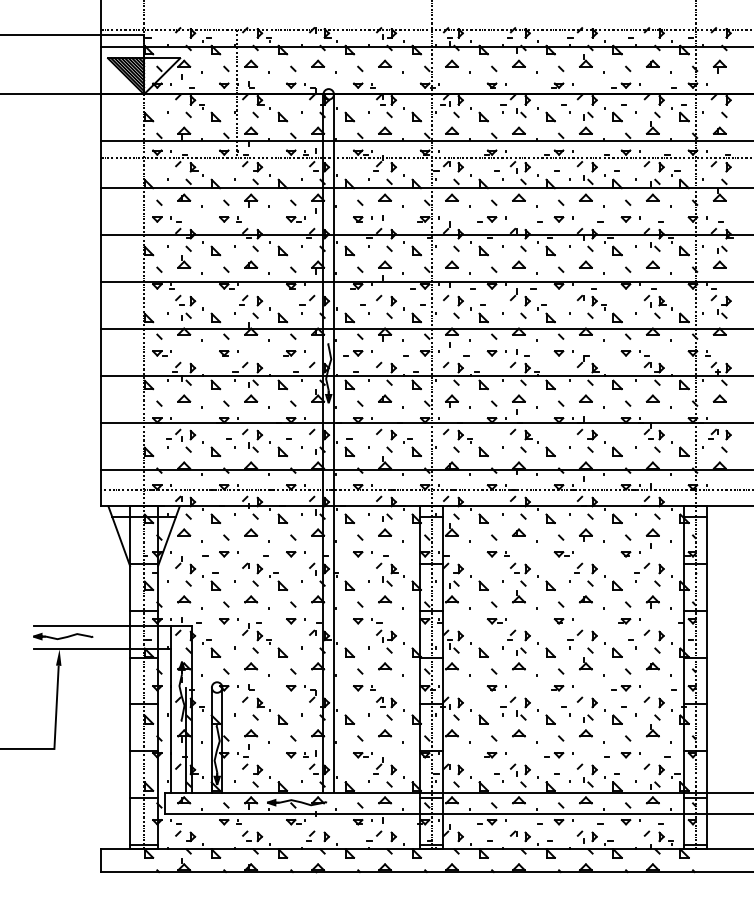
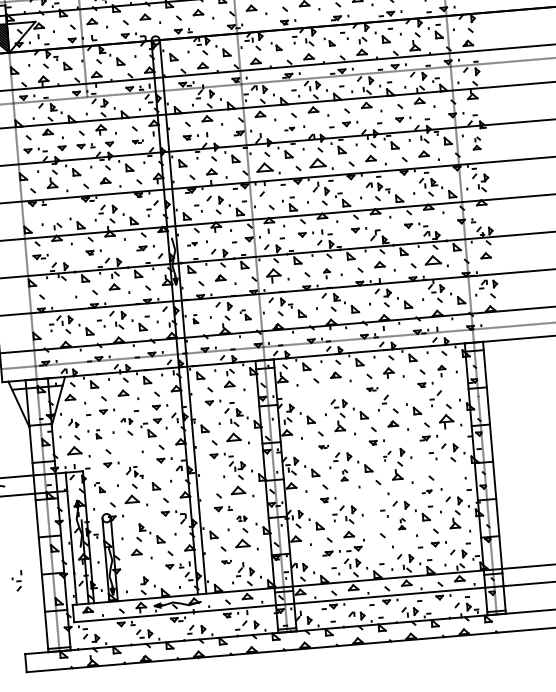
part: (479, 114) -> (276, 46), size x0.7
part: (546, 114) -> (329, 41), size x0.7
part: (200, 219) -> (62, 148), added
part: (260, 219) -> (109, 144), added
part: (295, 219) -> (137, 141), size x0.7
part: (487, 219) -> (289, 129), size x0.6
part: (719, 256) -> (476, 143), size x0.7
part: (451, 264) -> (264, 167), size x1.6
part: (518, 264) -> (317, 162), size x1.6
part: (185, 300) -> (55, 213), removed
part: (460, 300) -> (273, 195), removed
part: (353, 353) -> (192, 244), size x0.6
part: (184, 398) -> (61, 291), removed
part: (652, 398) -> (432, 260), size x1.6
part: (451, 400) -> (273, 275), size x1.4
part: (518, 404) -> (326, 273), size x0.6
part: (349, 447) -> (195, 319), size x0.6
part: (412, 447) -> (245, 314), size x0.7
part: (652, 538) -> (441, 371), size x0.7
part: (497, 554) -> (320, 394), removed
part: (563, 554) -> (372, 389), size x0.7
part: (185, 565) -> (73, 423), size x0.6
part: (252, 568) -> (126, 421), size x0.7
part: (594, 568) -> (397, 398), removed
part: (661, 568) -> (451, 394), removed
part: (291, 571) -> (157, 421), added
part: (215, 581) -> (98, 434), size x0.6
part: (184, 599) -> (74, 450), size x1.4
part: (251, 599) -> (128, 446), removed
part: (385, 599) -> (234, 437), size x1.4
part: (652, 601) -> (446, 420), size x1.4
part: (496, 621) -> (323, 447), size x0.6
part: (256, 633) -> (134, 472), size x0.7
part: (575, 639) -> (387, 456), size x0.6
part: (211, 648) -> (99, 487), size x0.7
part: (349, 652) -> (209, 481), removed
part: (617, 652) -> (421, 463), removed
part: (519, 658) -> (344, 475), size x0.6
part: (251, 666) -> (132, 499), size x1.4
part: (385, 666) -> (238, 490), size x1.4
part: (652, 666) -> (450, 472), removed
part: (557, 688) -> (376, 496), removed
part: (621, 688) -> (427, 492), size x0.6
part: (248, 693) -> (131, 520), removed
part: (386, 702) -> (241, 518), size x0.6
part: (550, 719) -> (373, 521), removed
part: (586, 725) -> (402, 523), size x0.6
part: (385, 733) -> (243, 543), size x1.4
part: (362, 755) -> (226, 562), size x0.6
part: (554, 755) -> (354, 549), moved
part: (243, 756) -> (17, 580), moved

